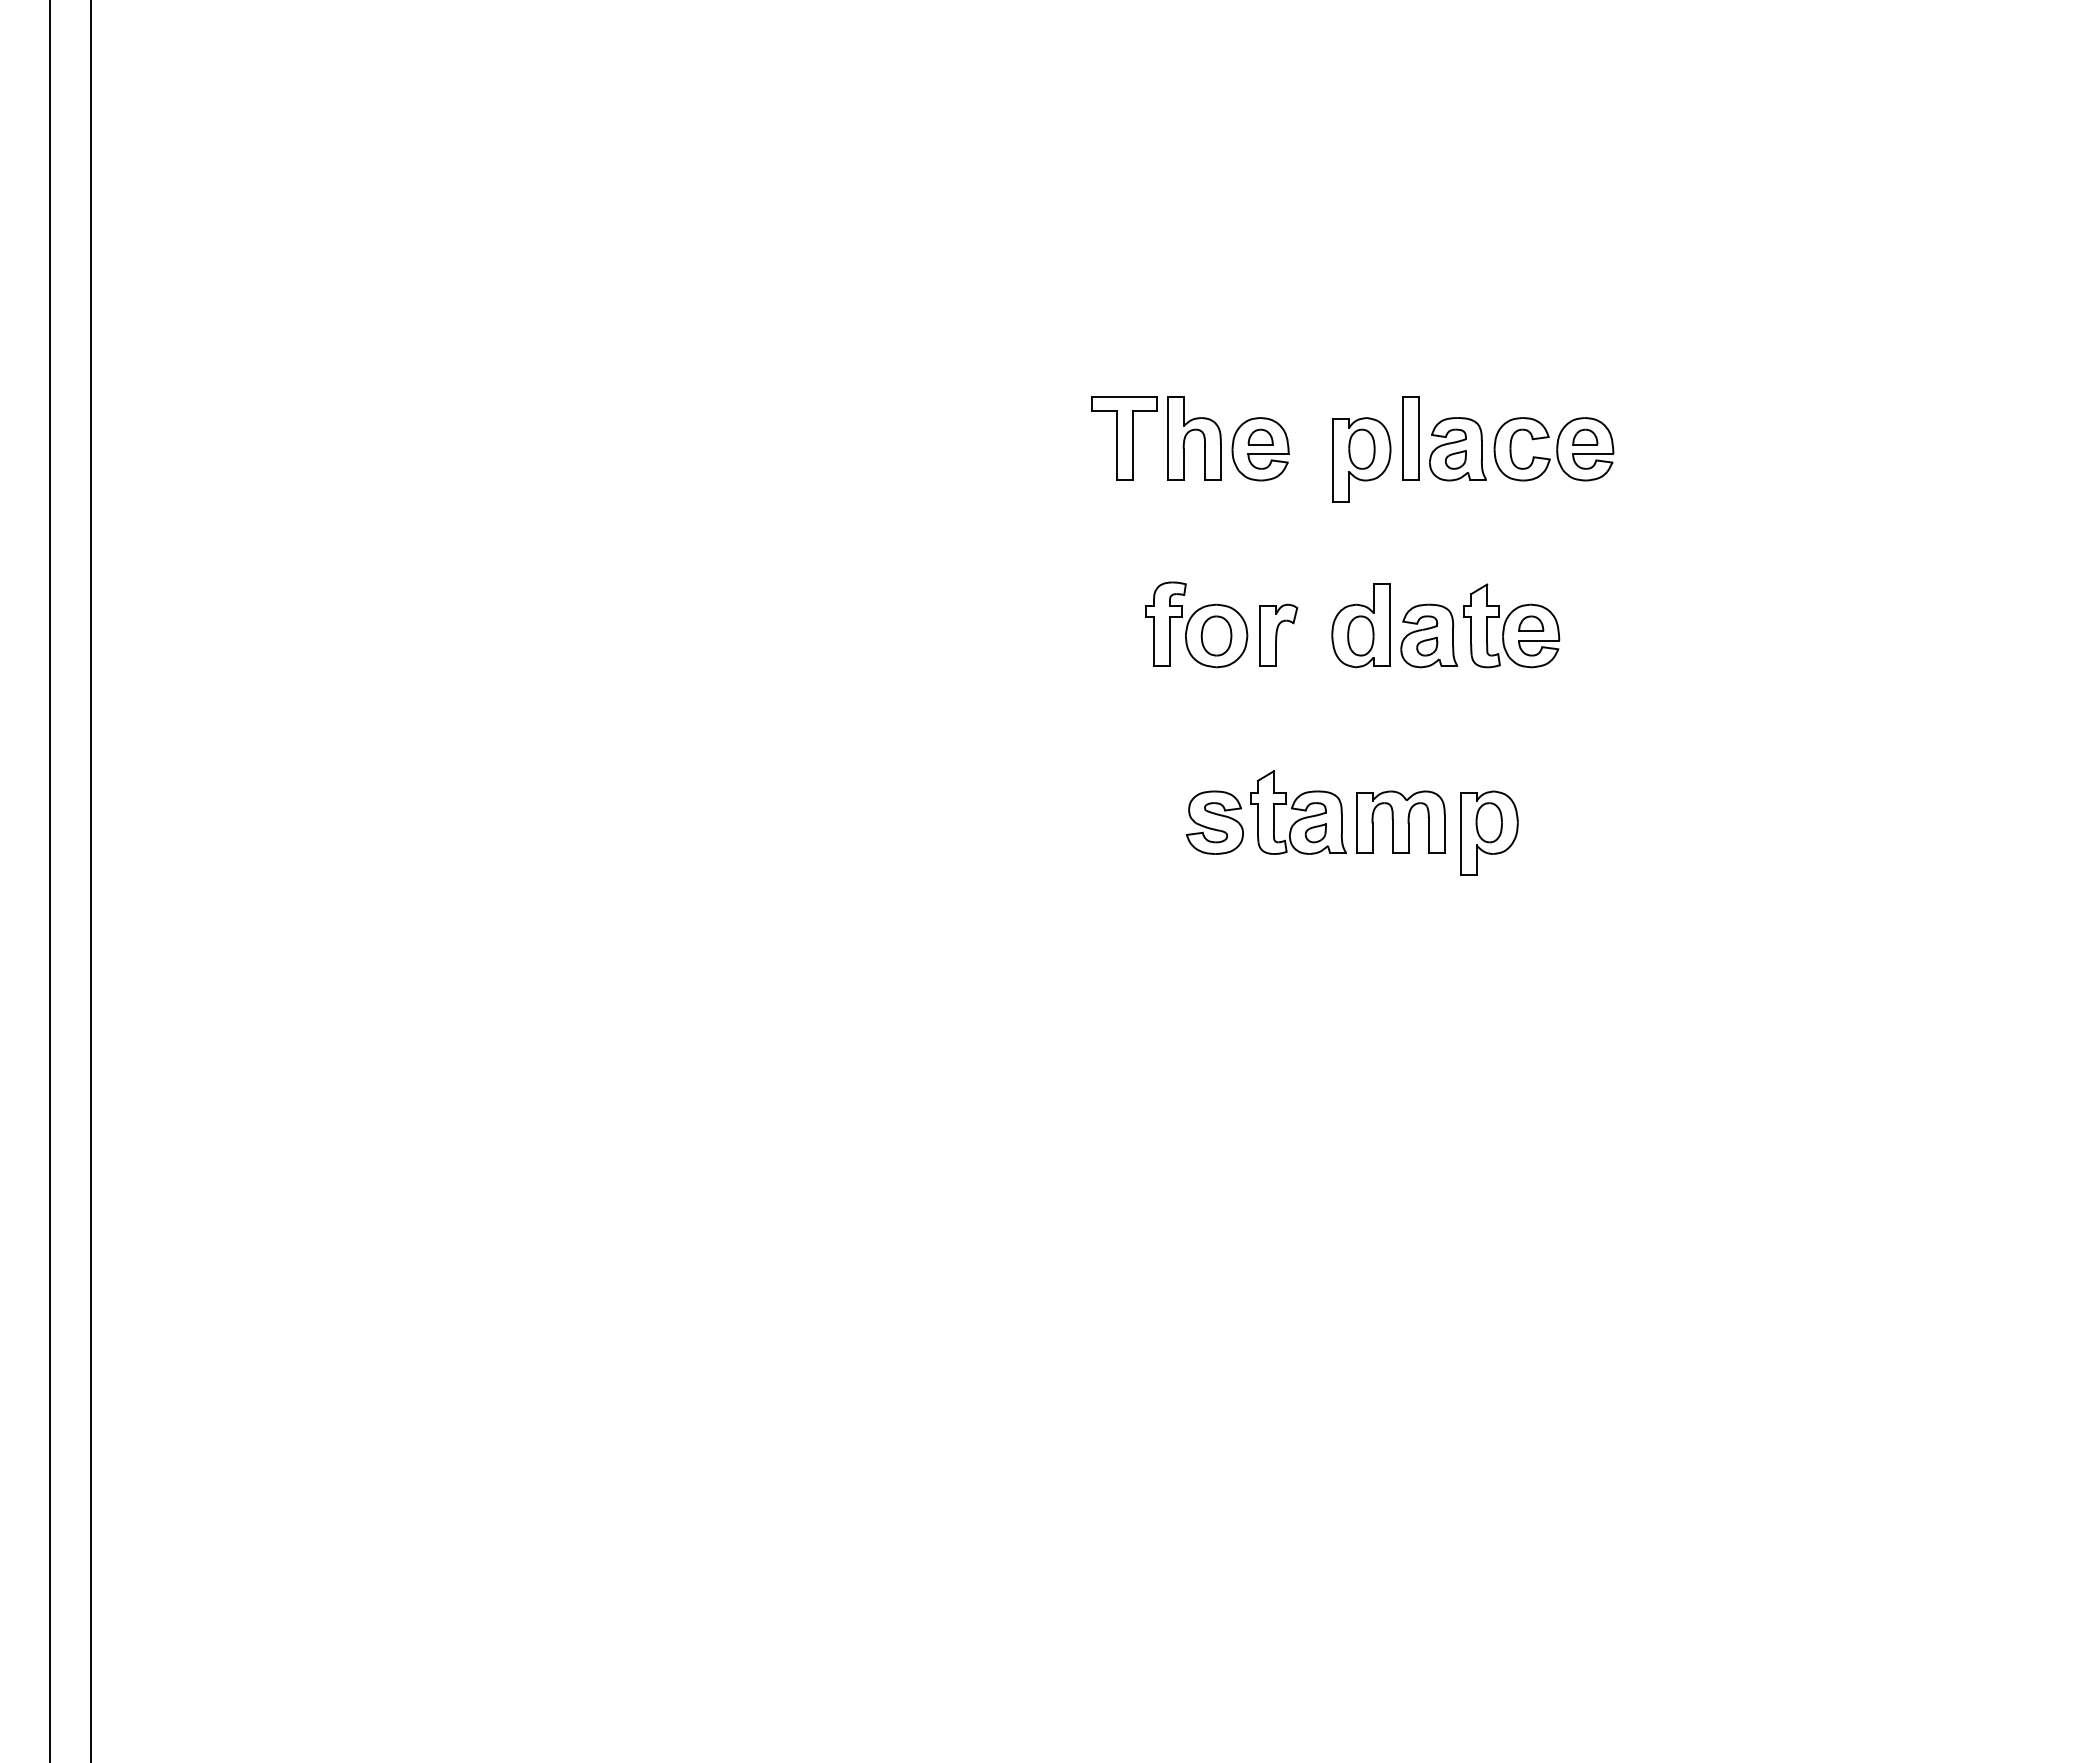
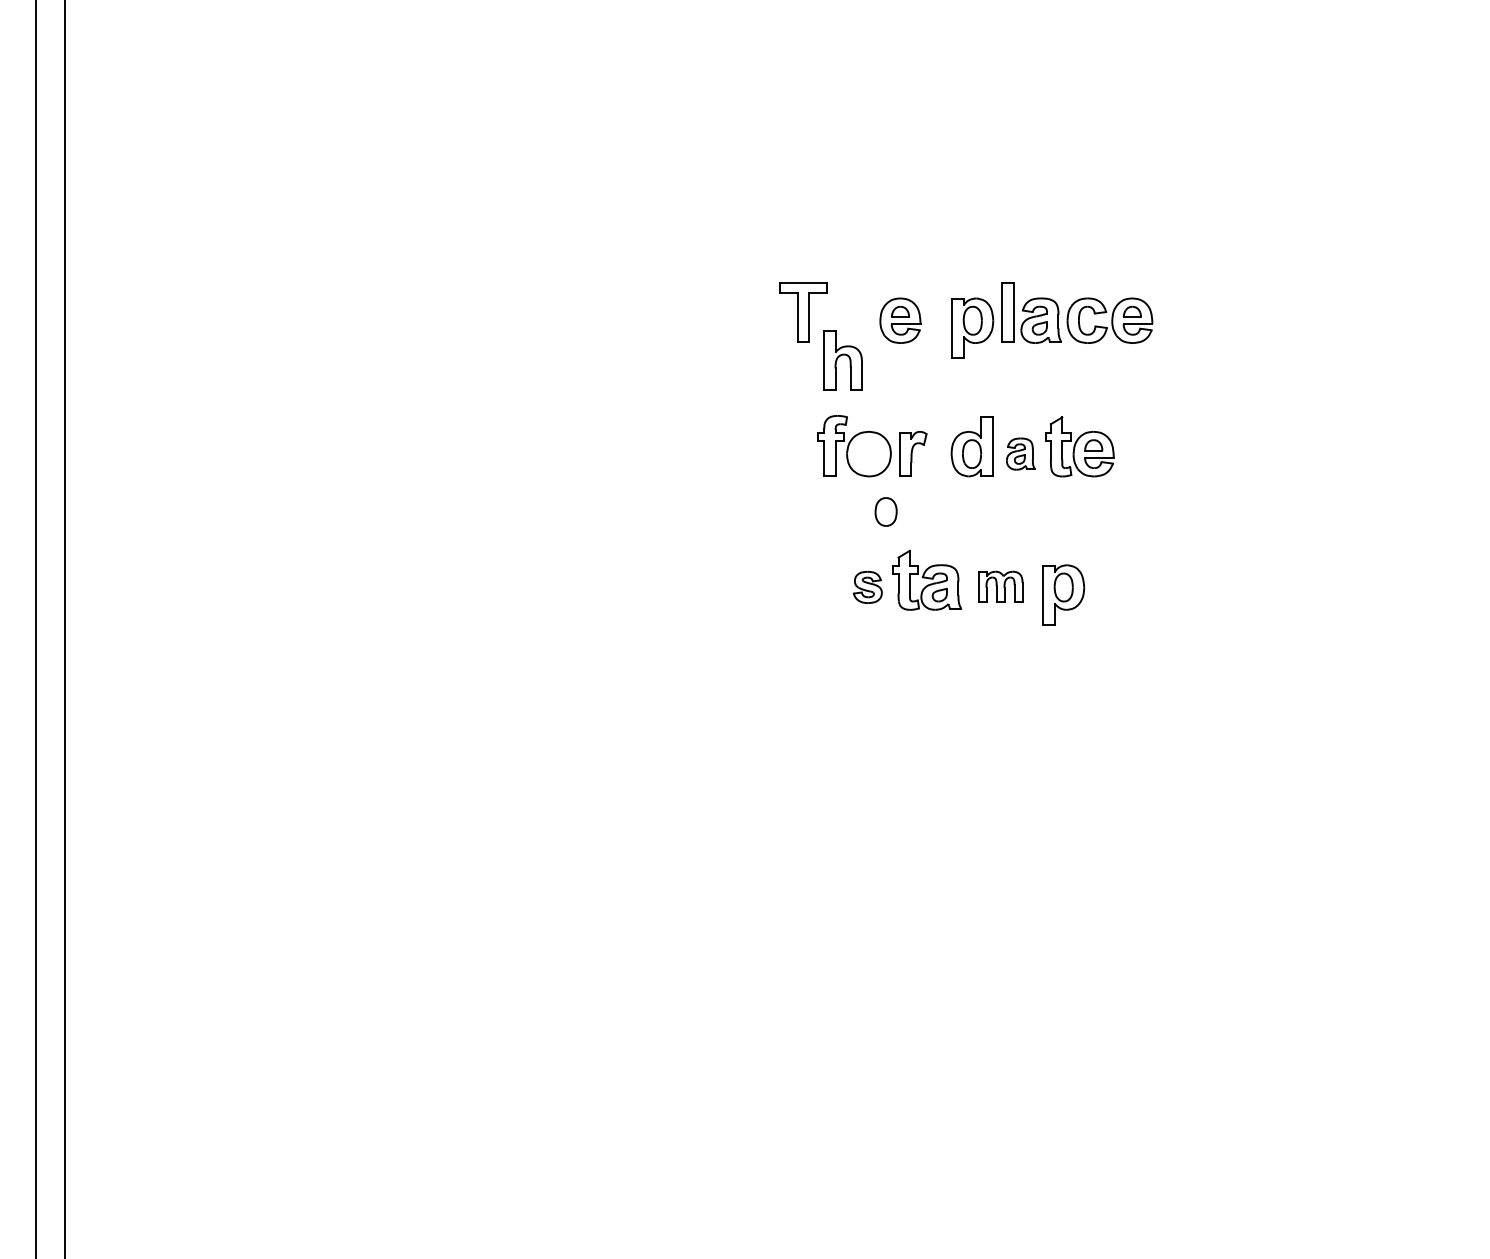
part: (1192, 431) -> (841, 355), moved
part: (1216, 635) -> (886, 511), moved
part: (1428, 635) -> (1020, 453), size x0.7
part: (1400, 821) -> (1000, 586), size x0.7
part: (1214, 822) -> (867, 587), size x0.7

